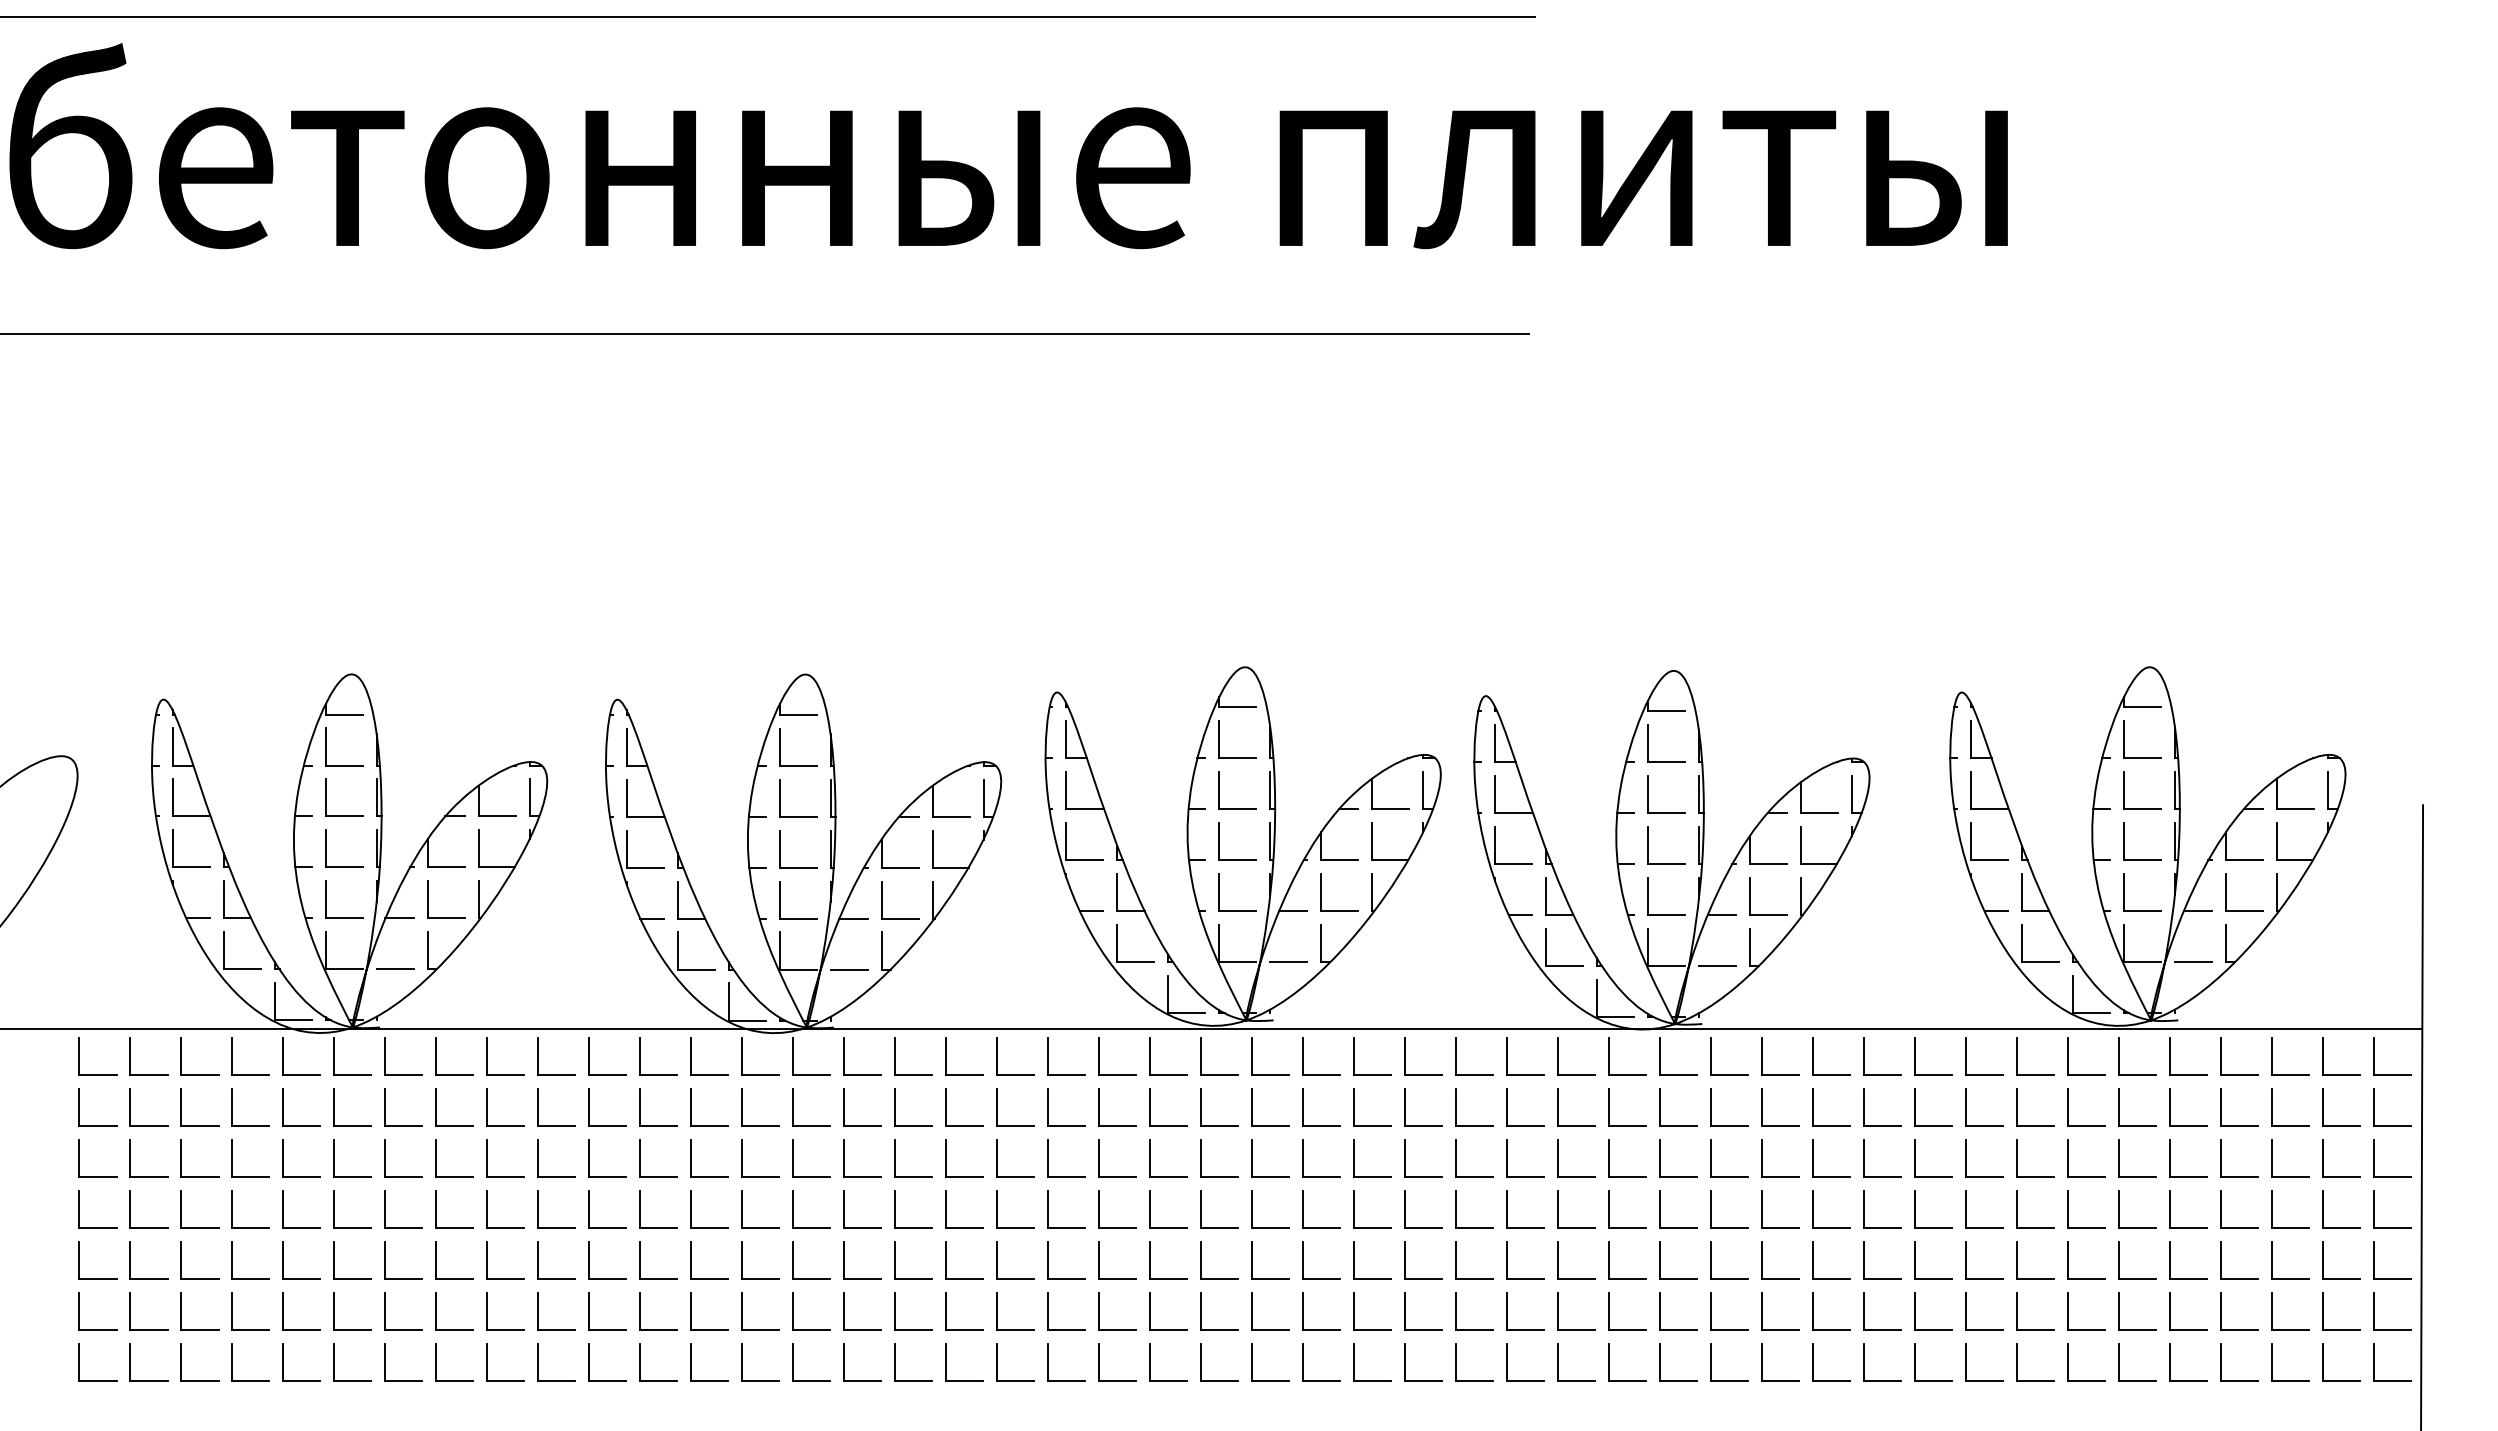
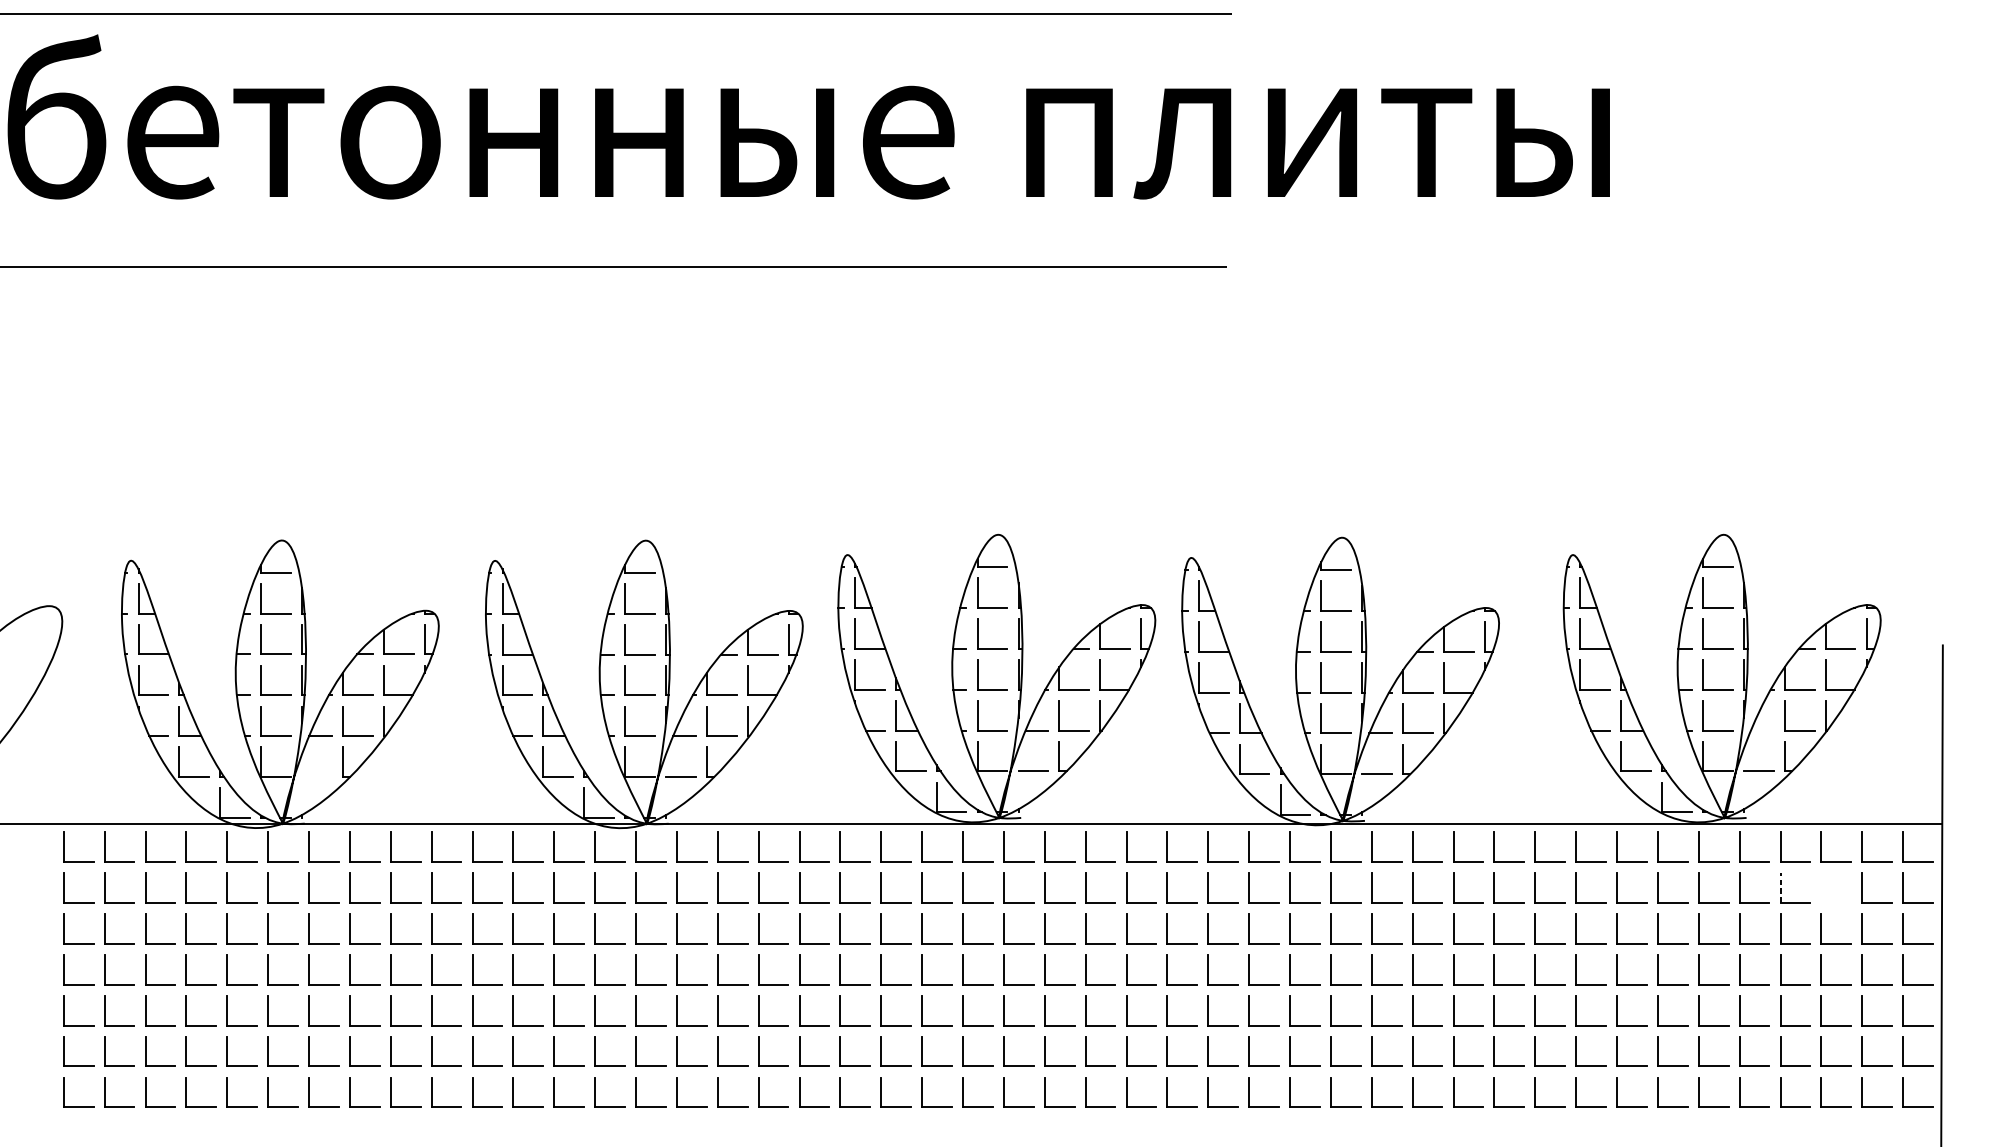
line: (2197, 911) -> (1762, 730), removed
line: (394, 969) -> (316, 777), removed
line: (2220, 1107) -> (1780, 887), solid -> dashed
part: (2272, 1107) -> (1822, 887), removed

